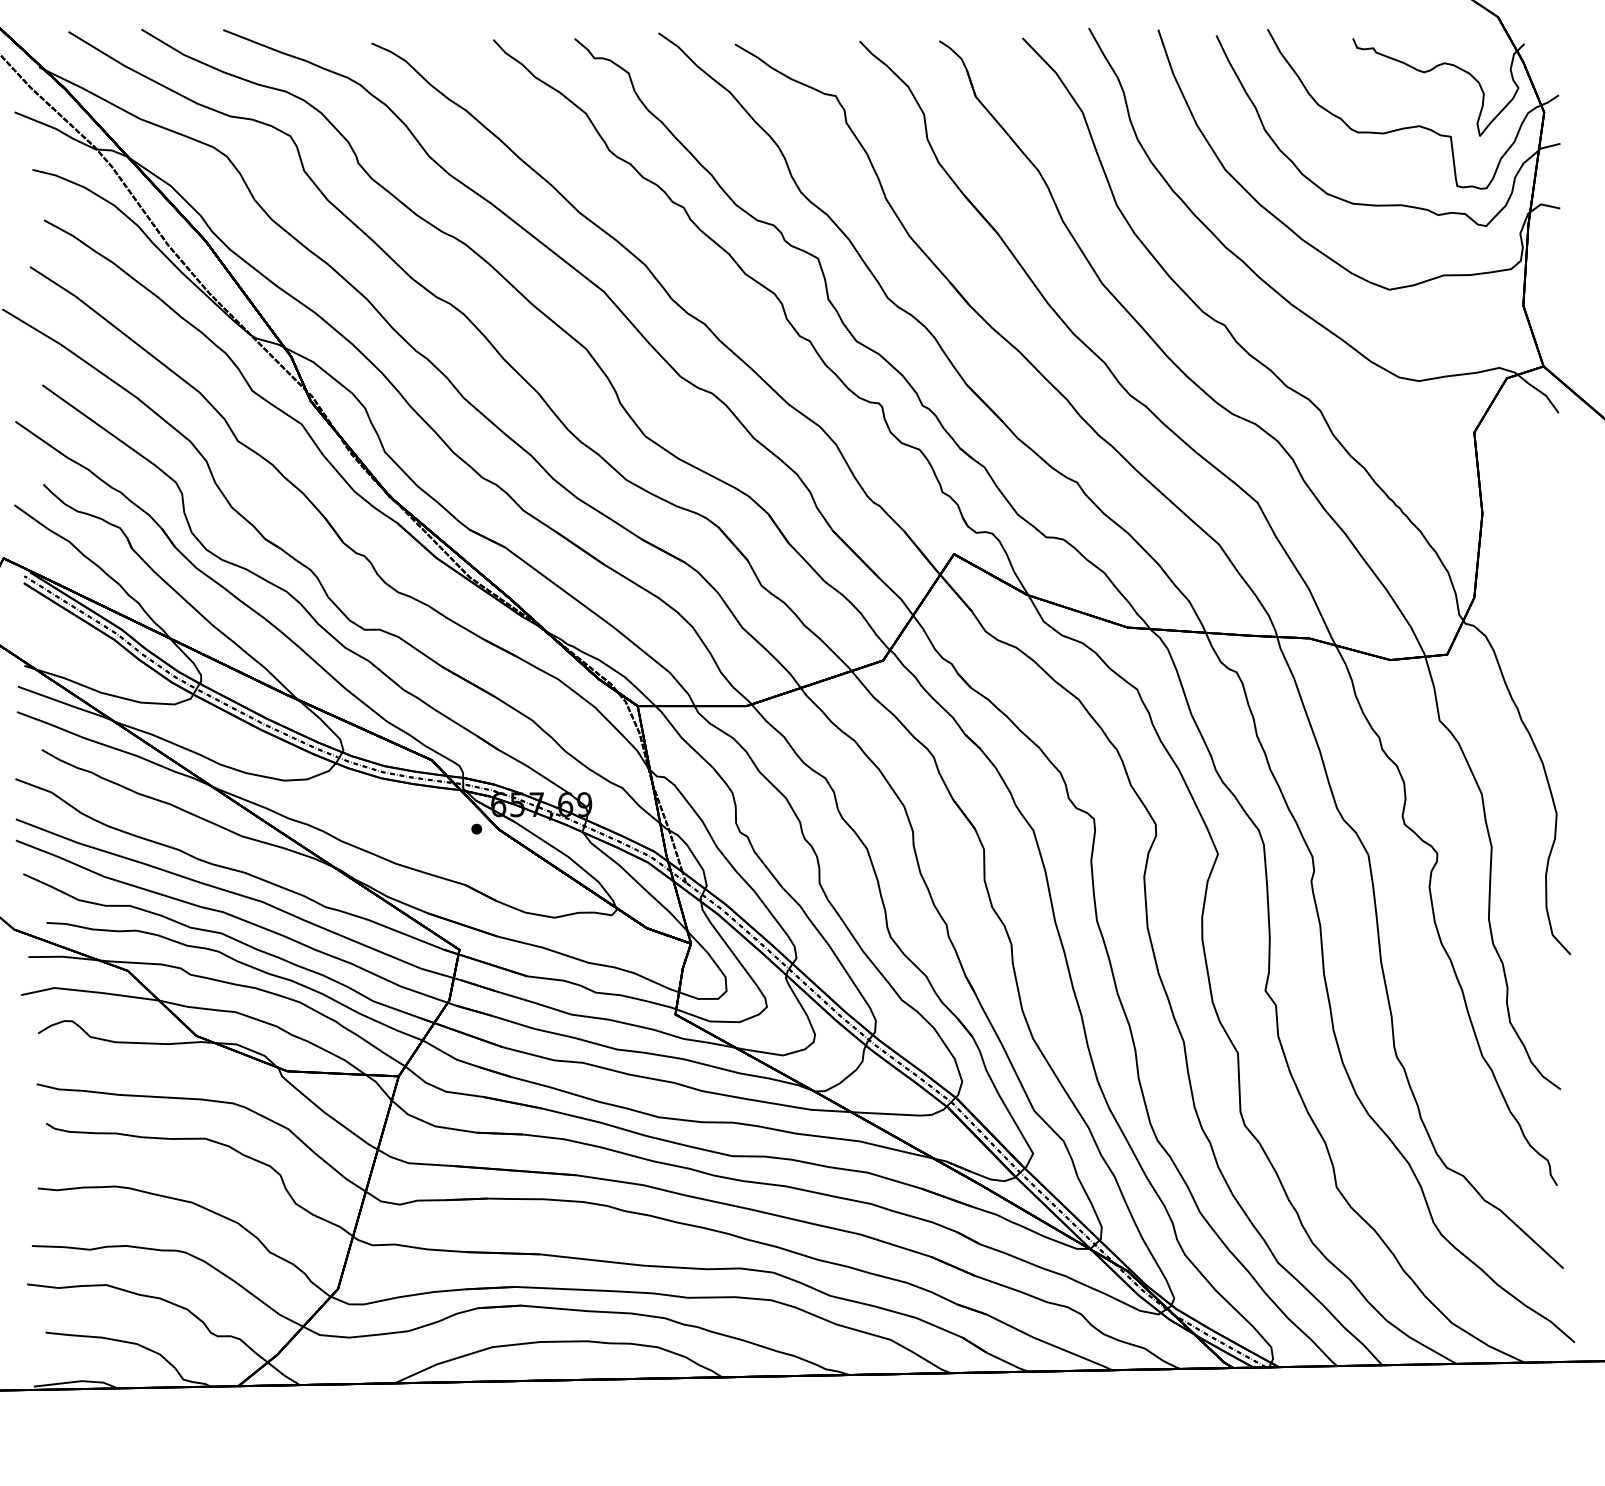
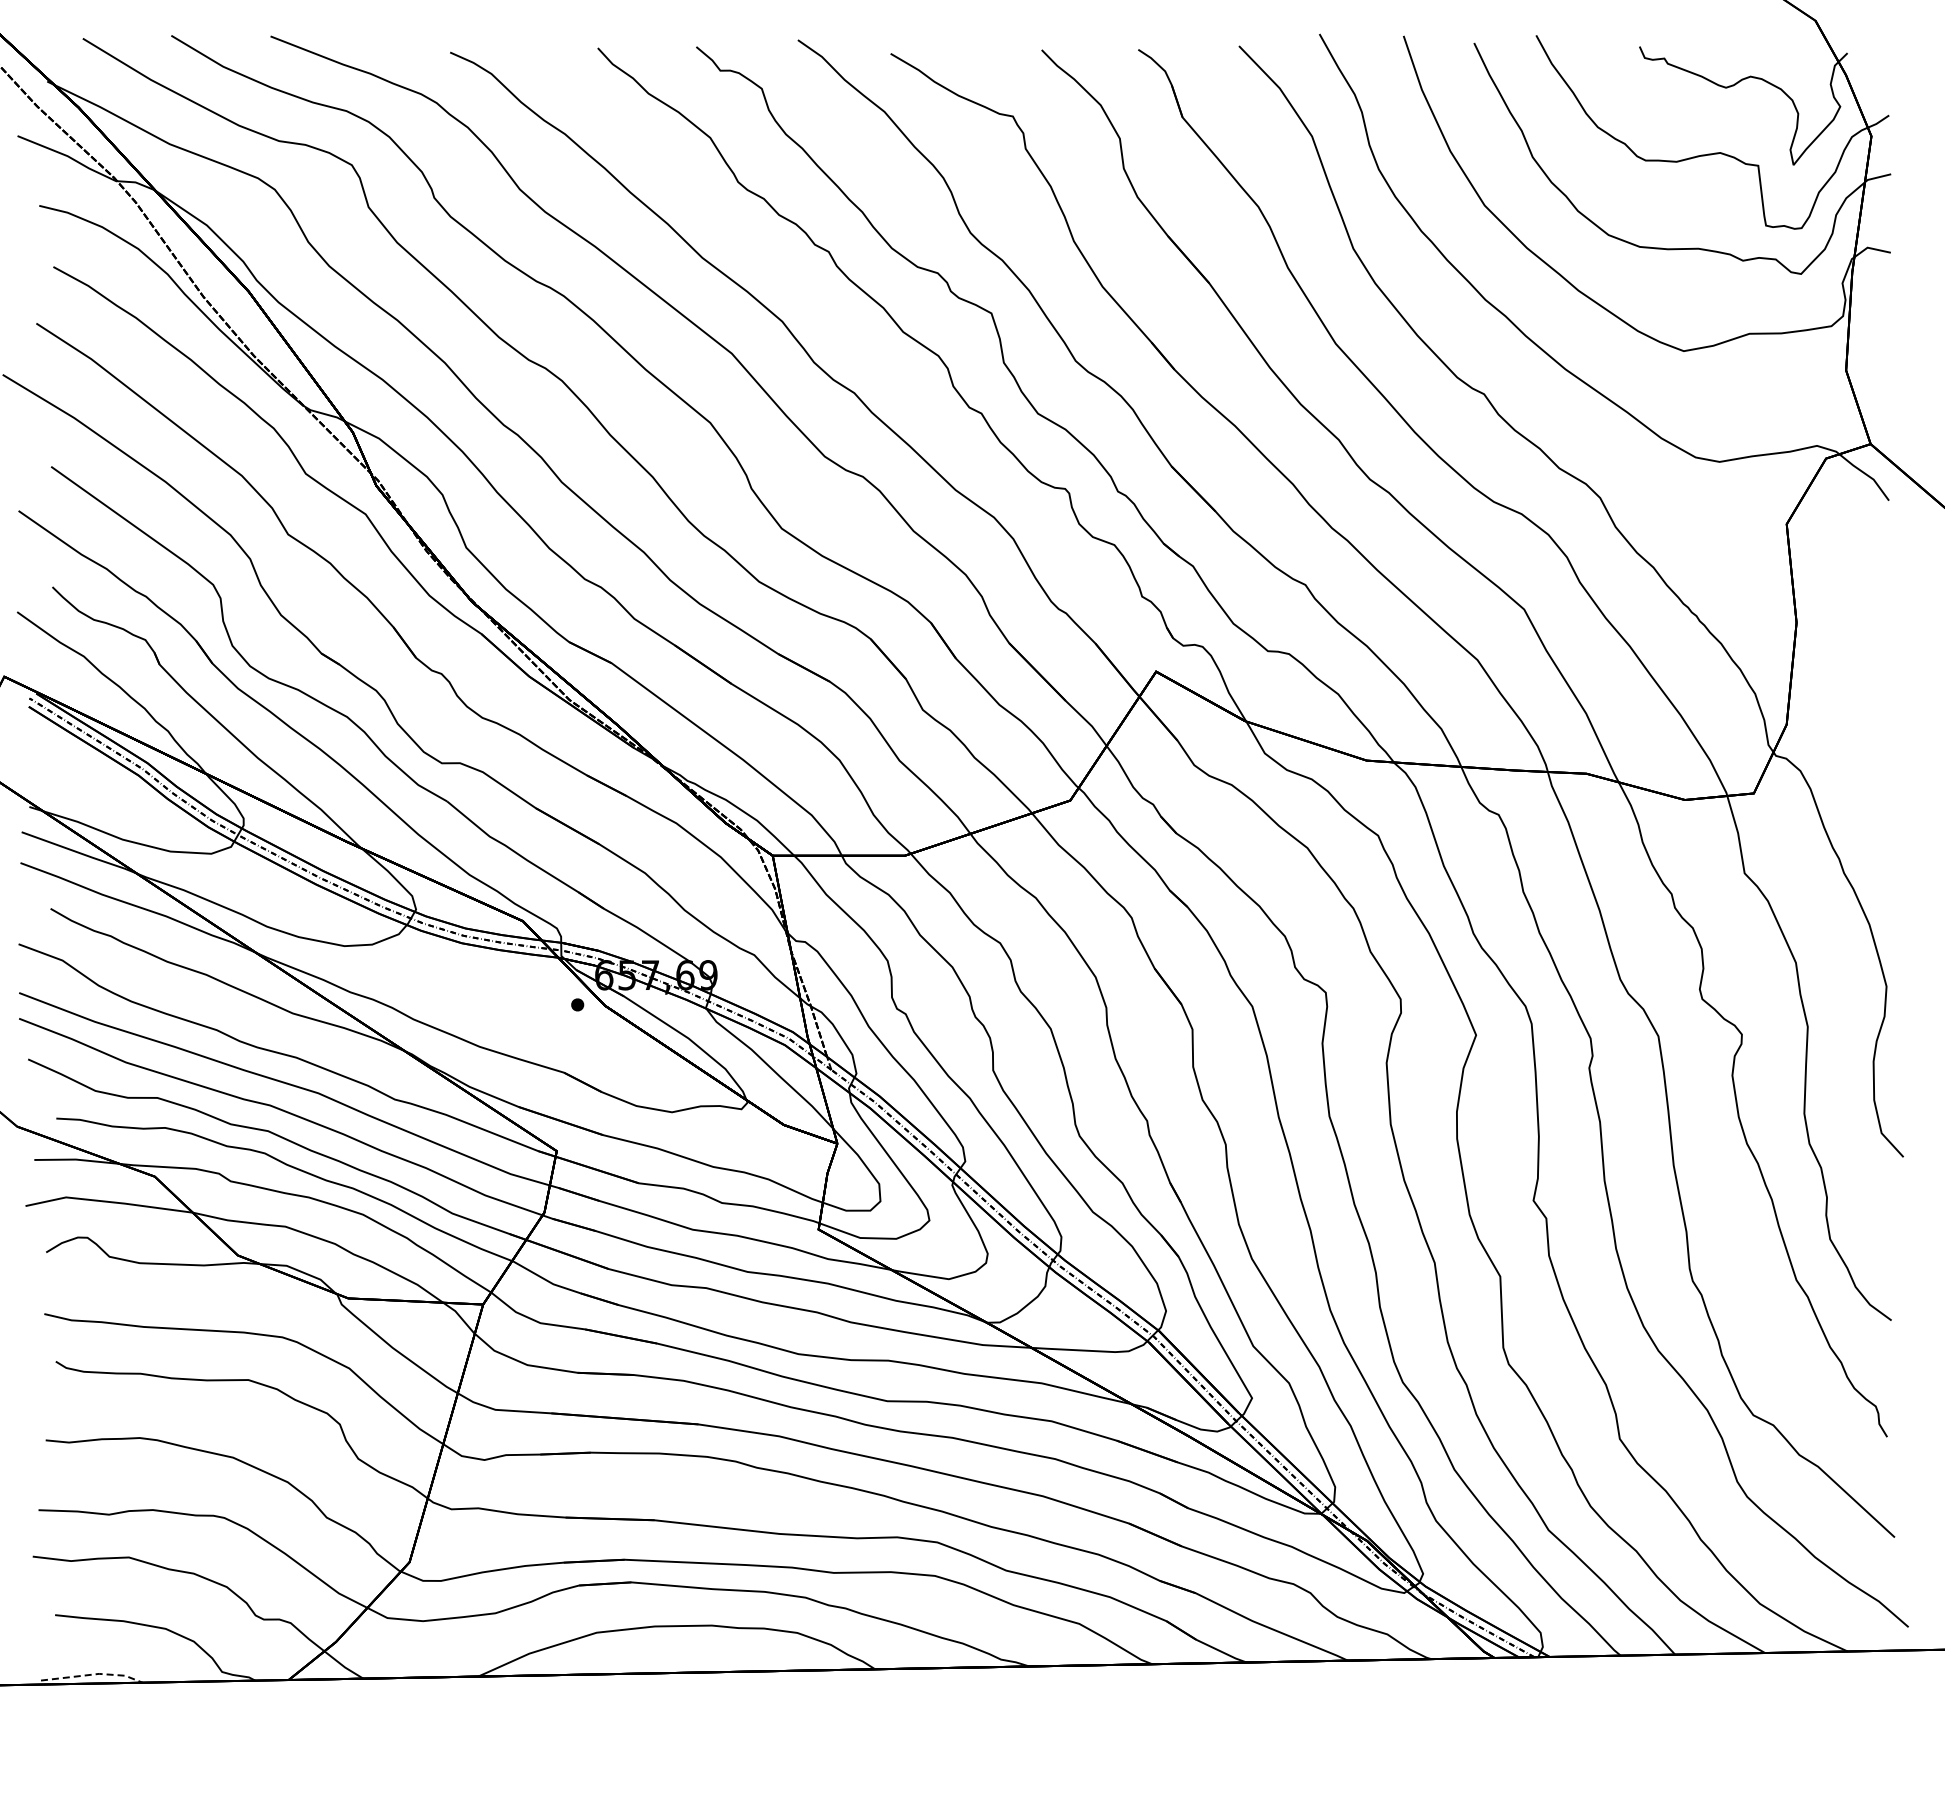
line: (78, 1381) -> (94, 1674), solid -> dashed

